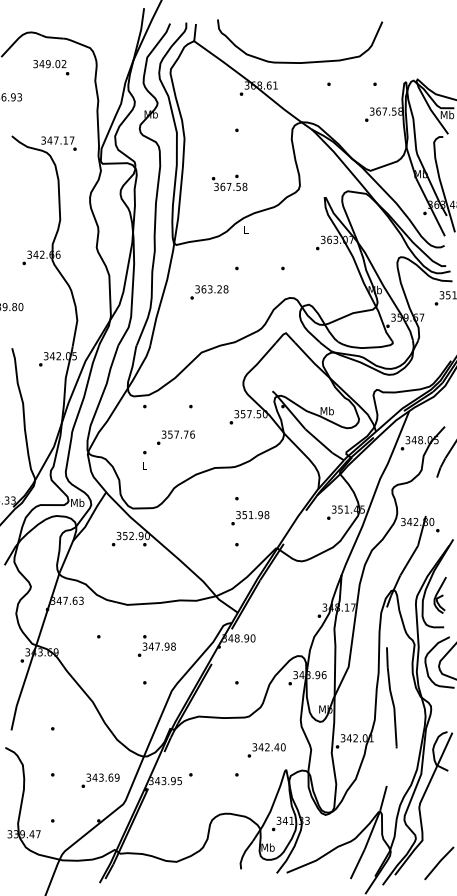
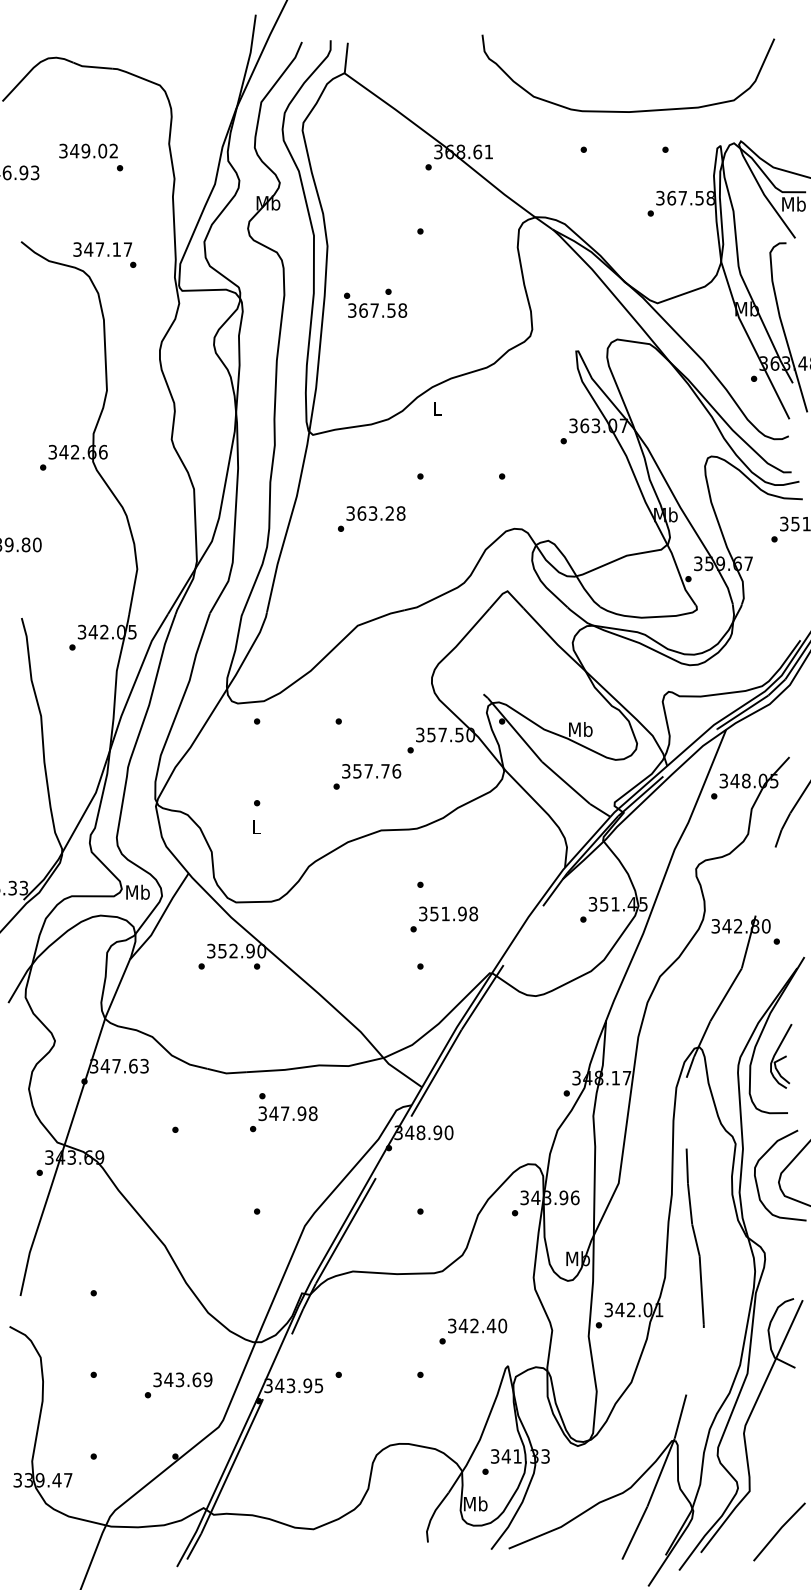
curve: (304, 61) -> (636, 109), moved
text: (51, 67) -> (91, 157), moved
text: (229, 182) -> (375, 302), moved
text: (175, 437) -> (366, 776), moved
text: (156, 645) -> (283, 1111), moved

